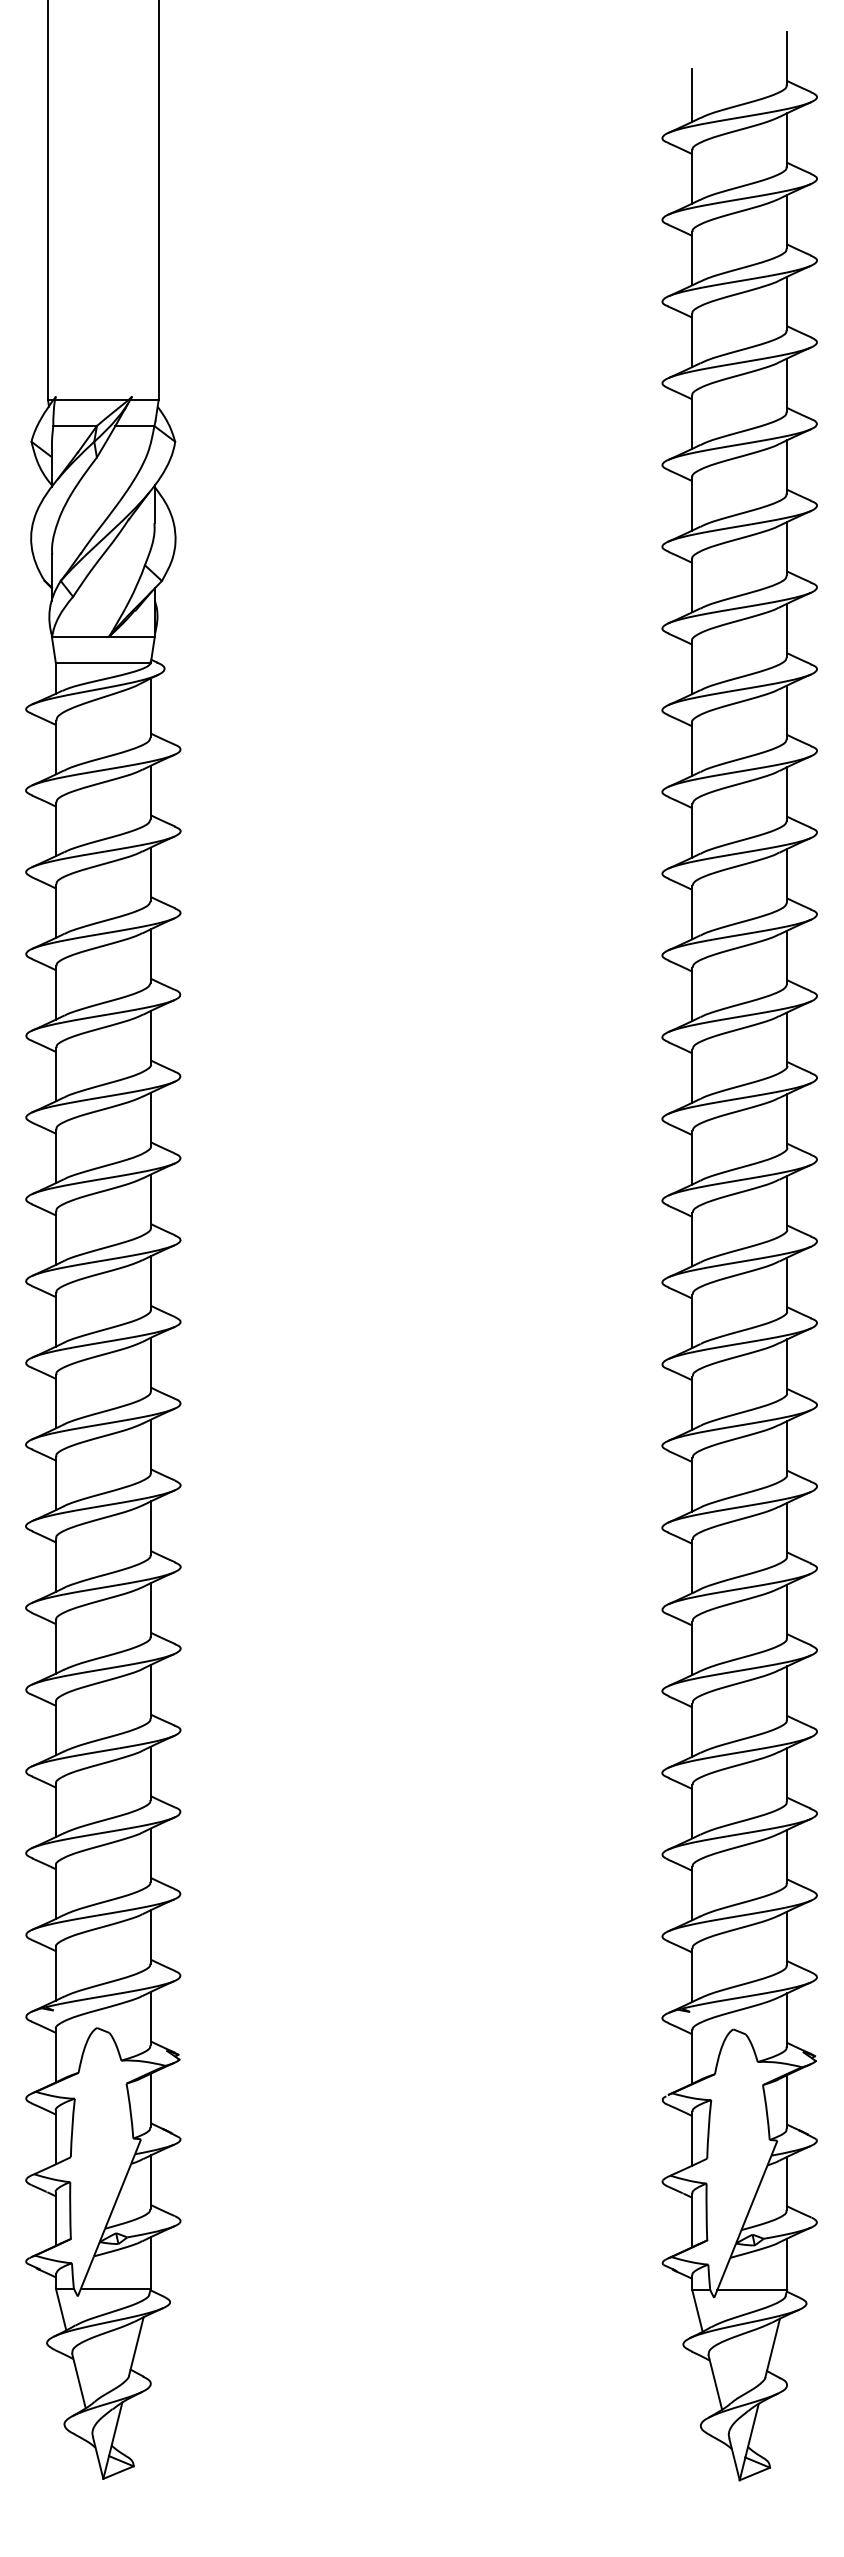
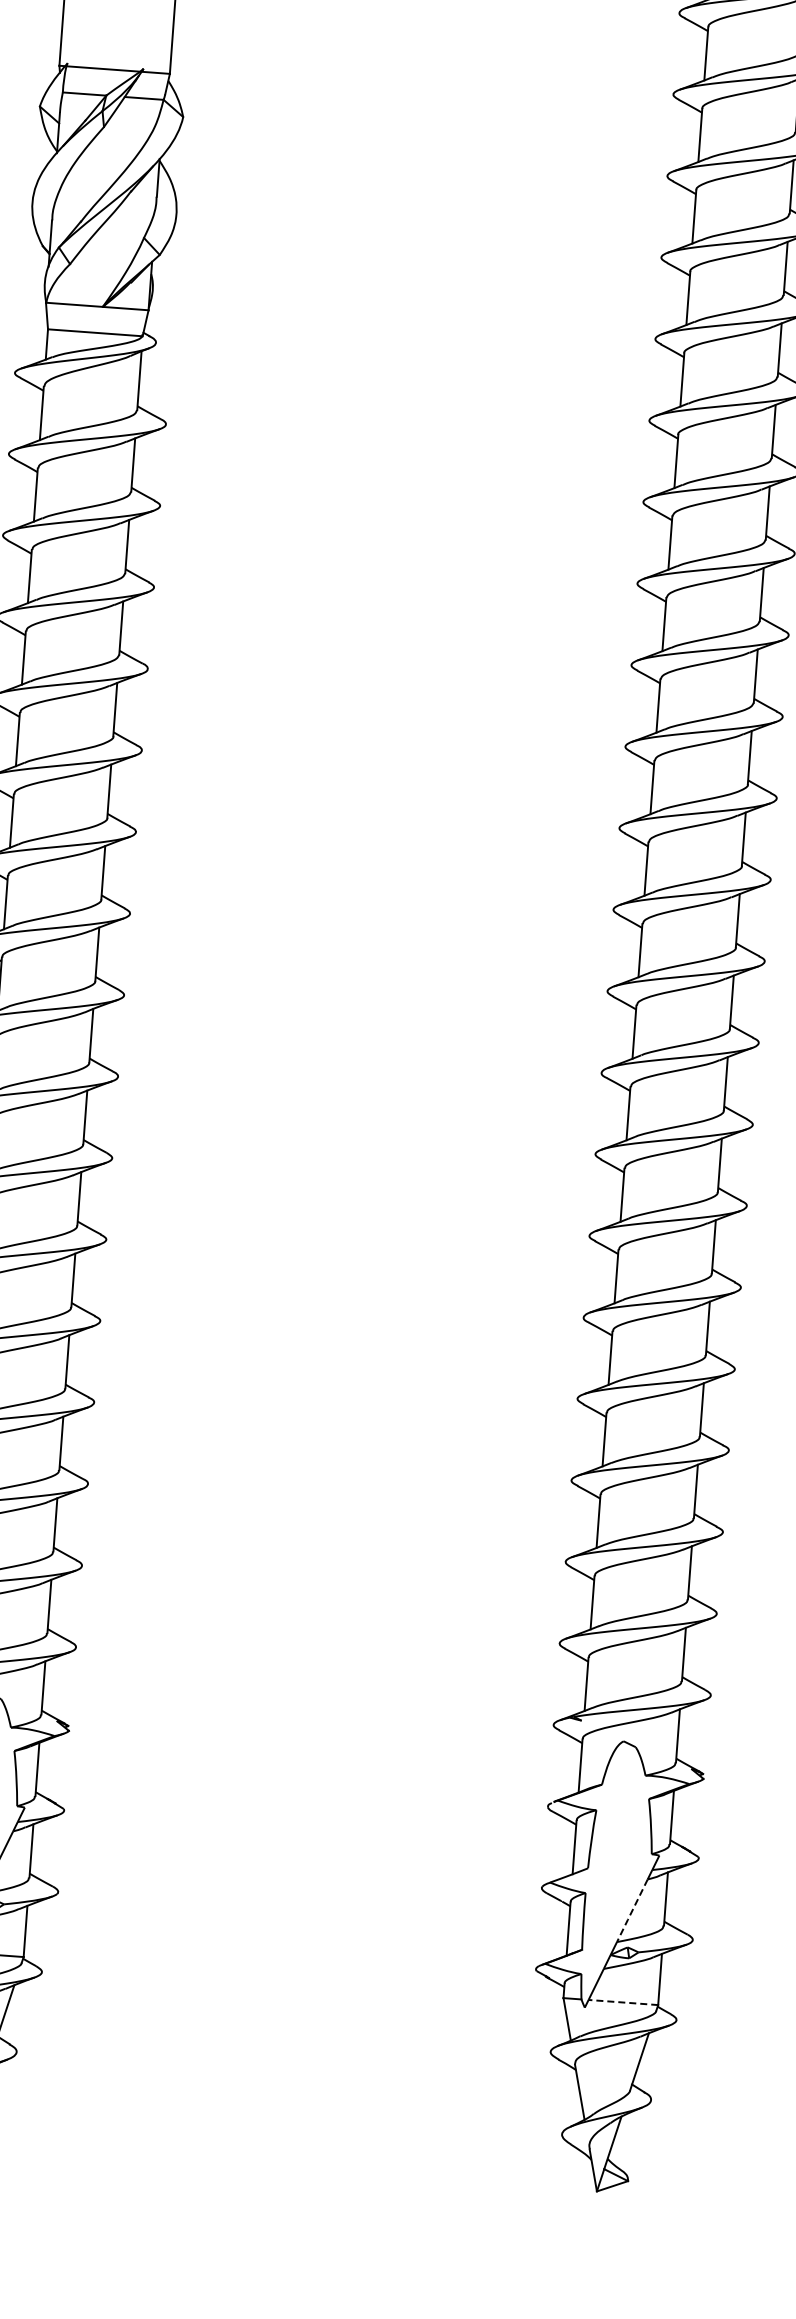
line: (754, 2198) -> (632, 1911), solid -> dashed
line: (752, 2289) -> (623, 2002), solid -> dashed

